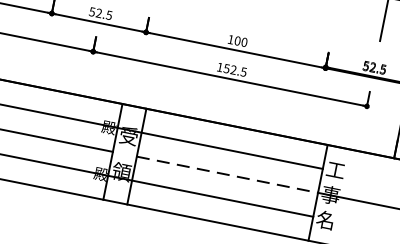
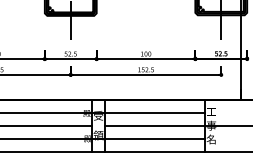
line: (227, 174) -> (154, 125), dashed -> solid

